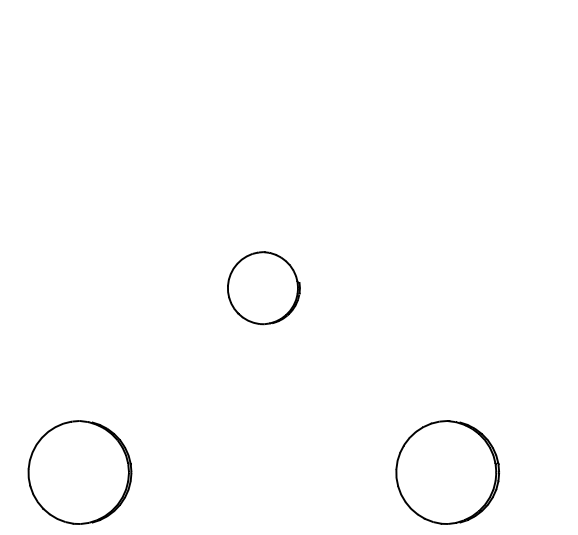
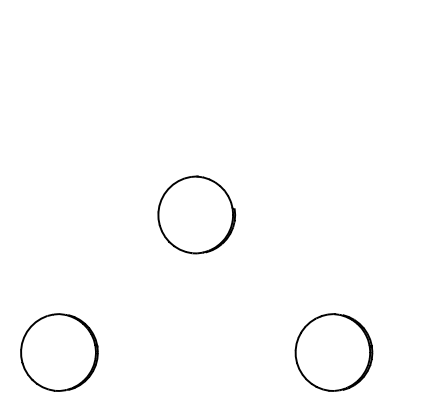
part: (263, 287) -> (196, 214), size x1.43

